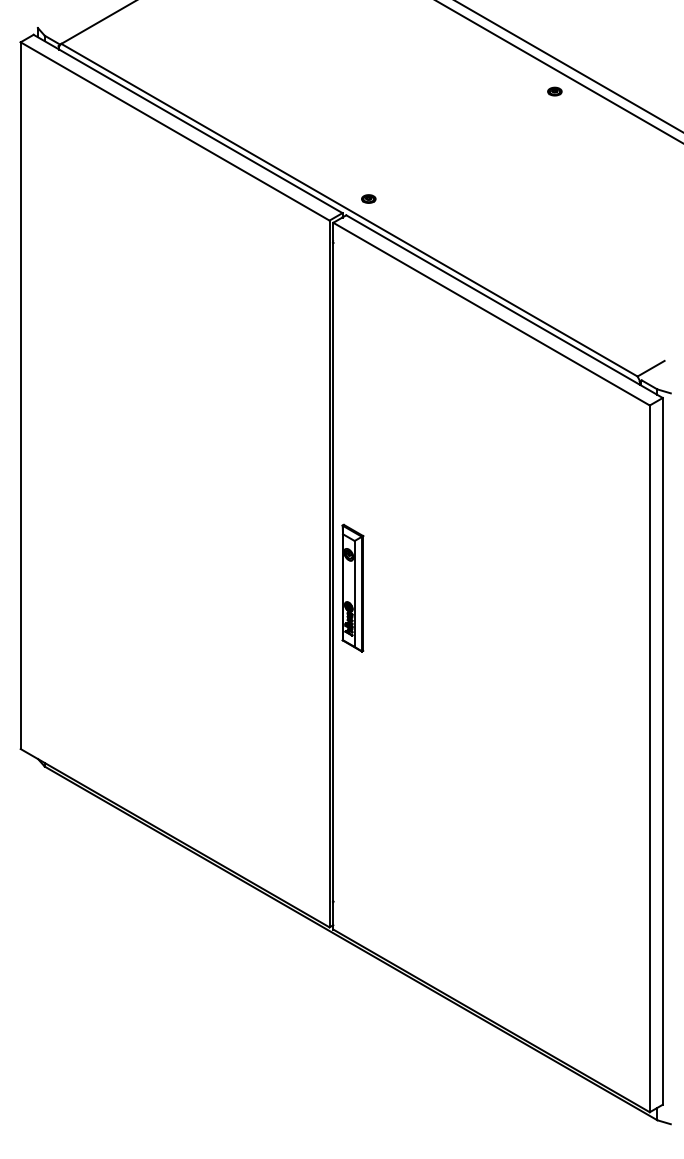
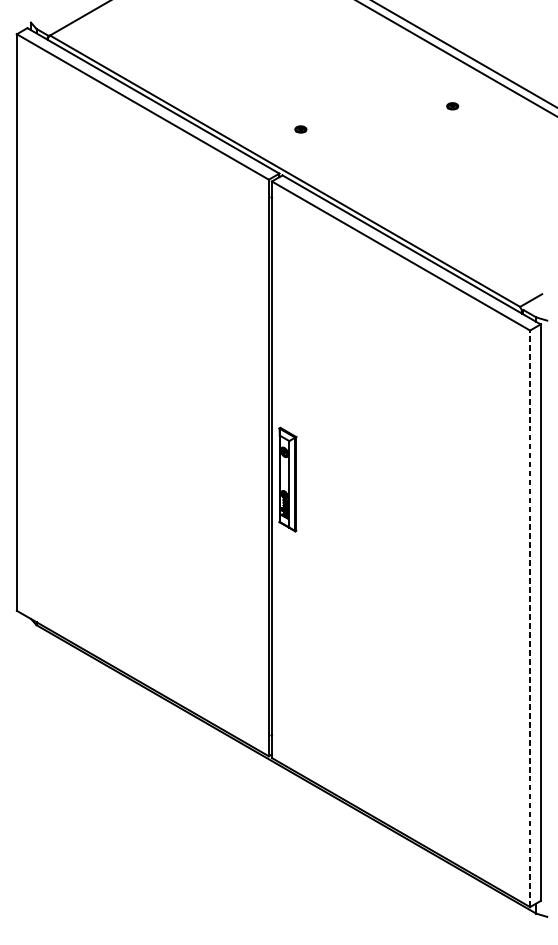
part: (554, 91) -> (452, 106), moved
part: (368, 198) -> (300, 129), moved
line: (649, 758) -> (529, 618), solid -> dashed

